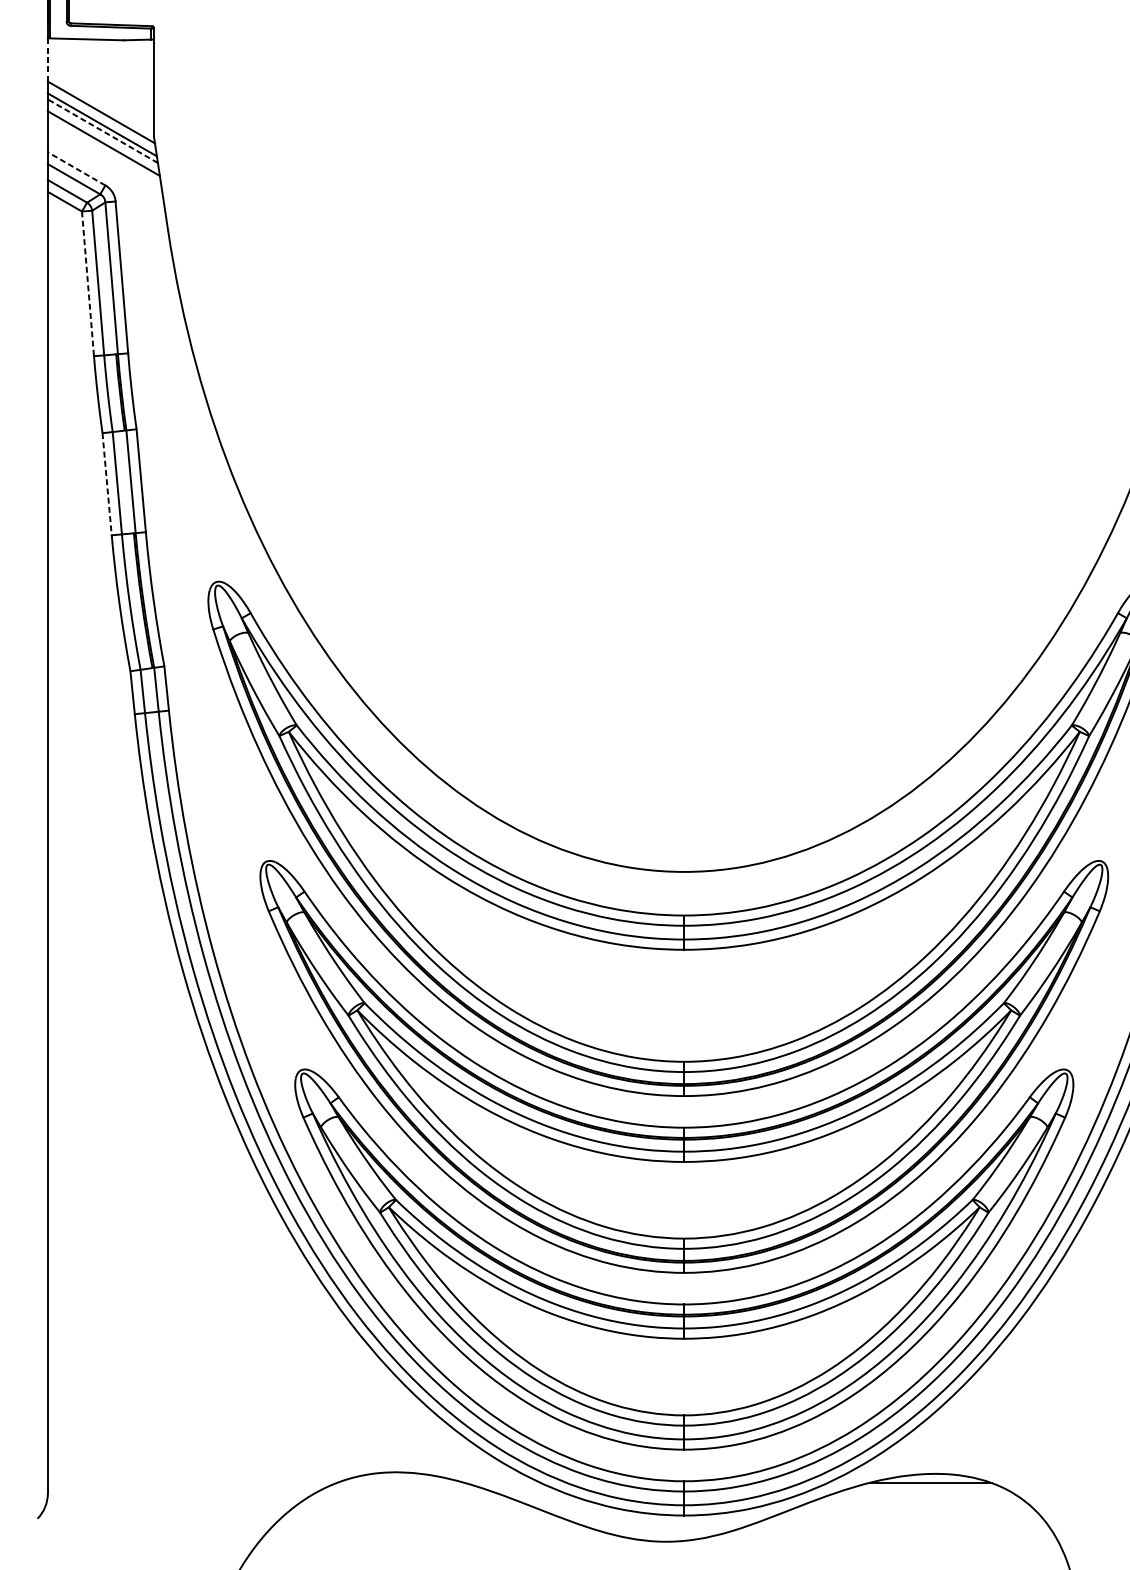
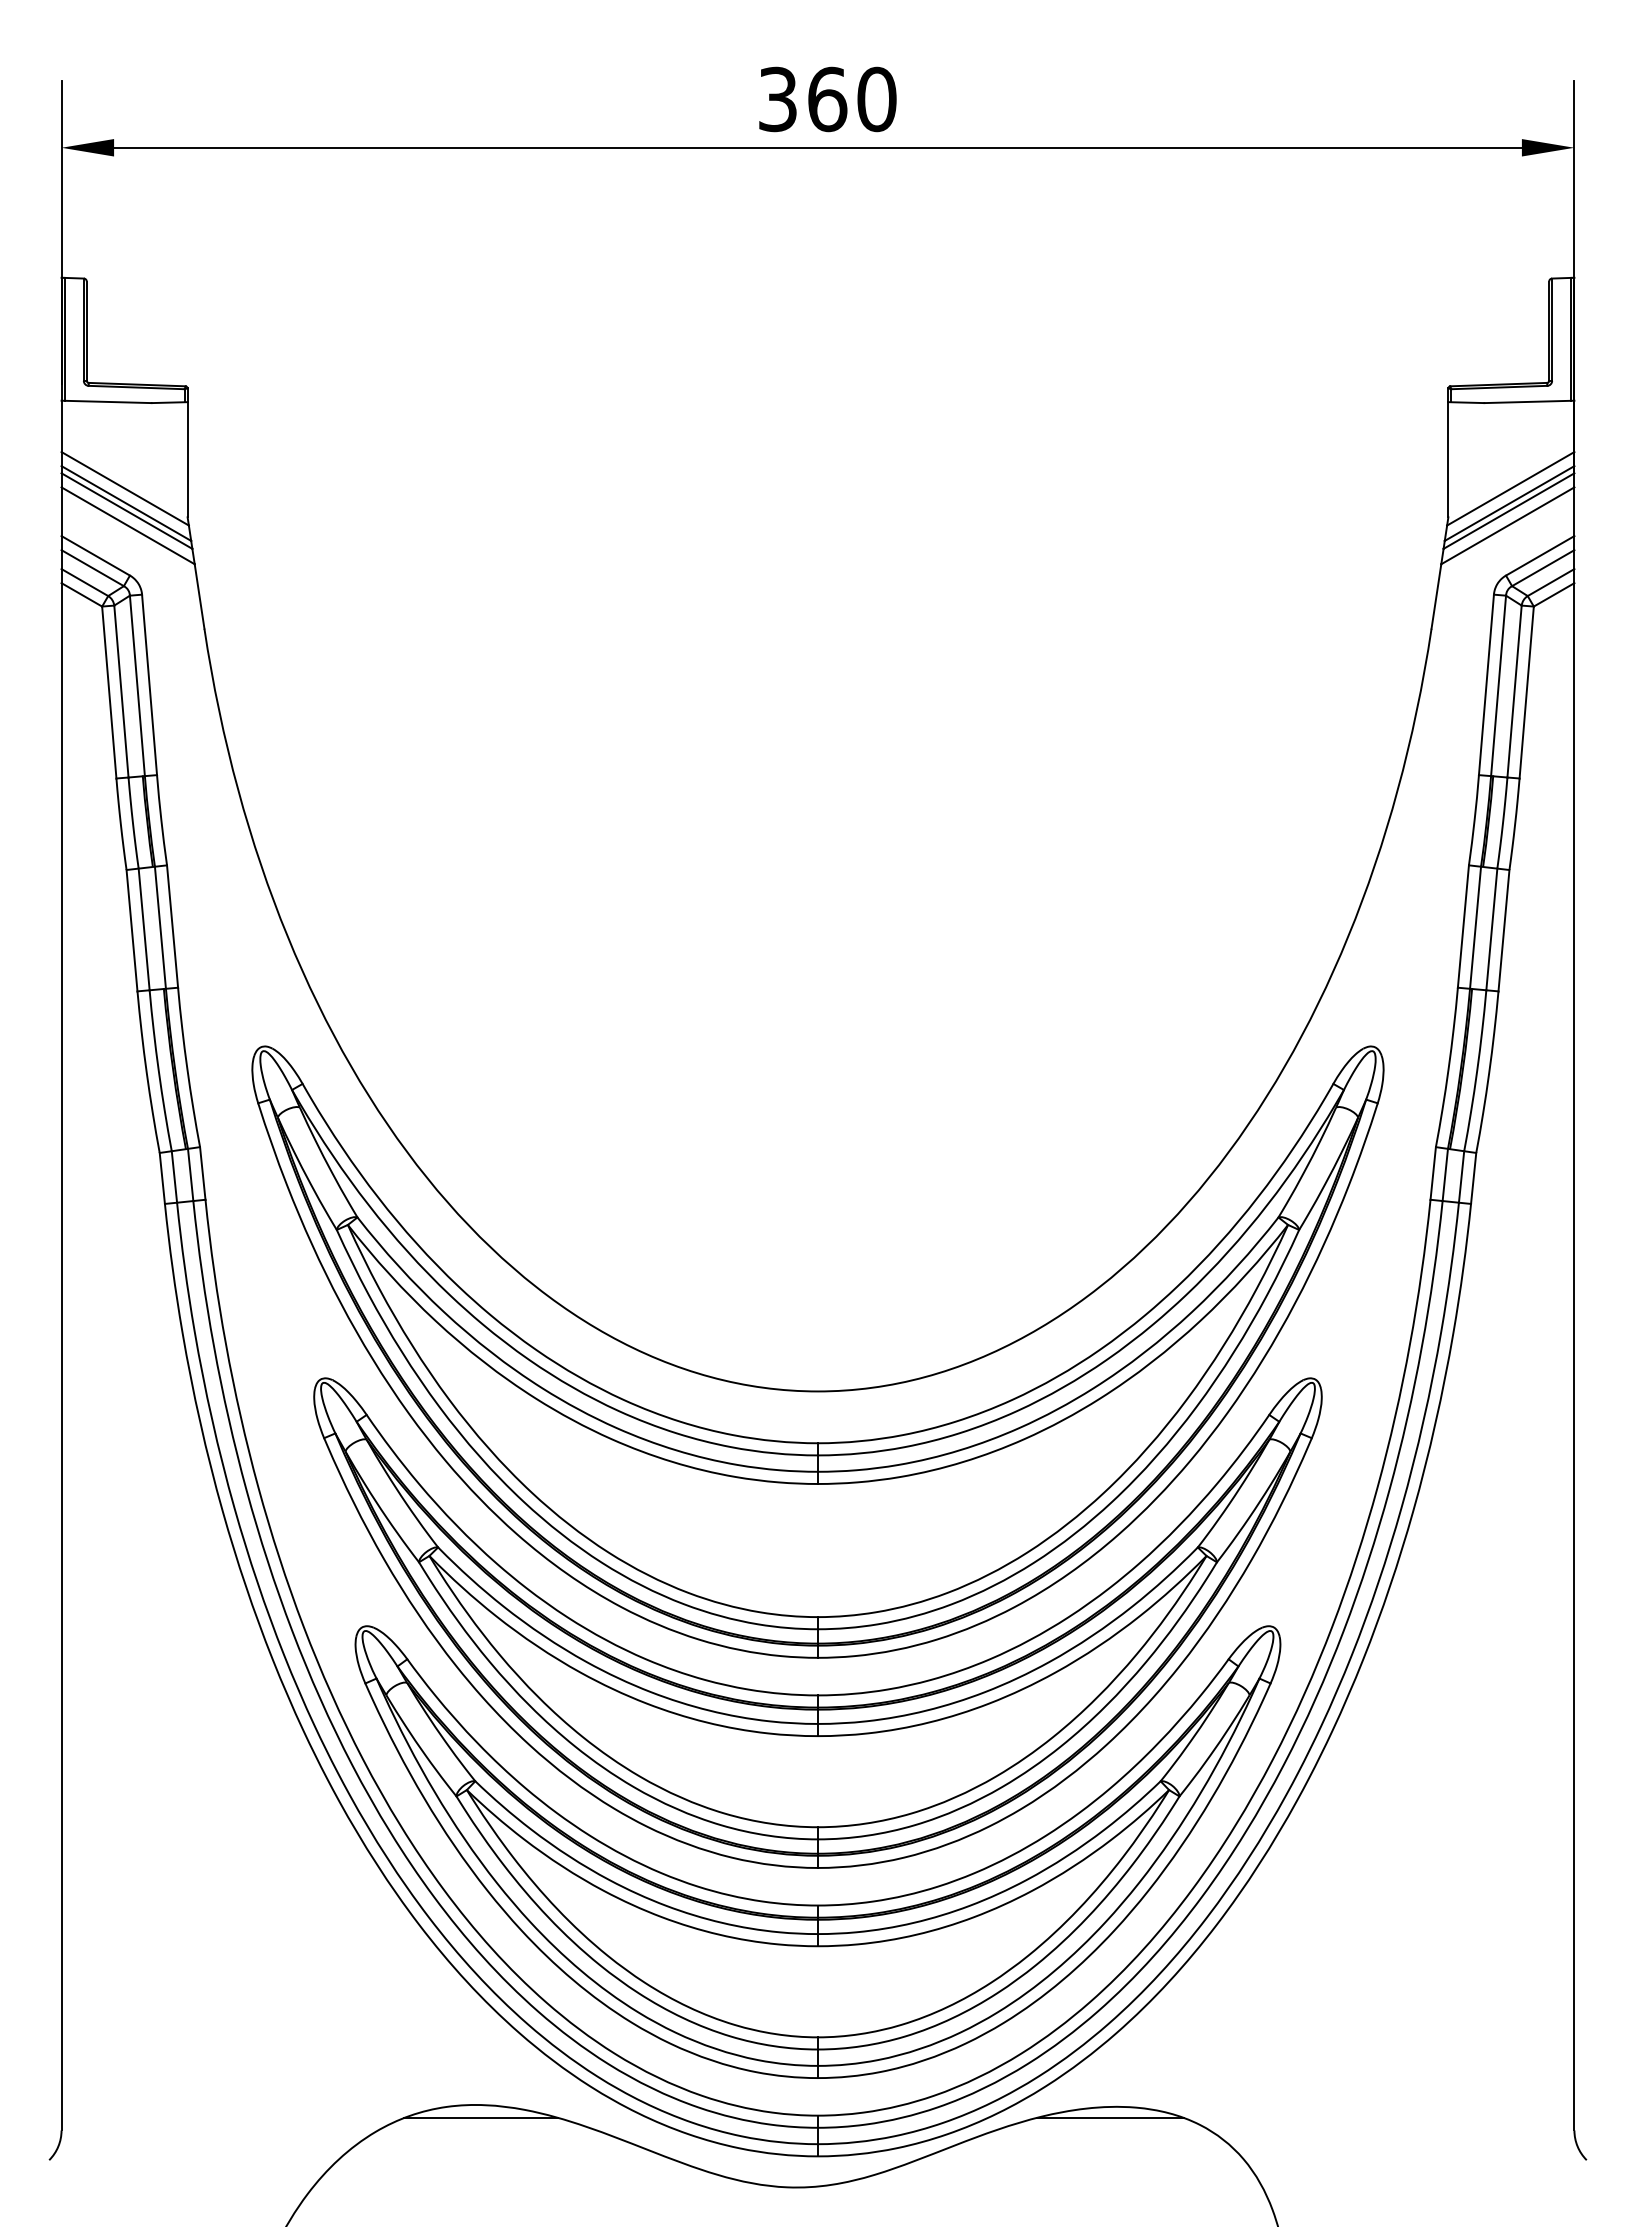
line: (47, 60) -> (61, 426), dashed -> solid
line: (102, 131) -> (126, 511), dashed -> solid
line: (76, 168) -> (95, 555), dashed -> solid
line: (88, 284) -> (109, 693), dashed -> solid
line: (107, 484) -> (132, 930), dashed -> solid
line: (401, 1482) -> (481, 2117), added

